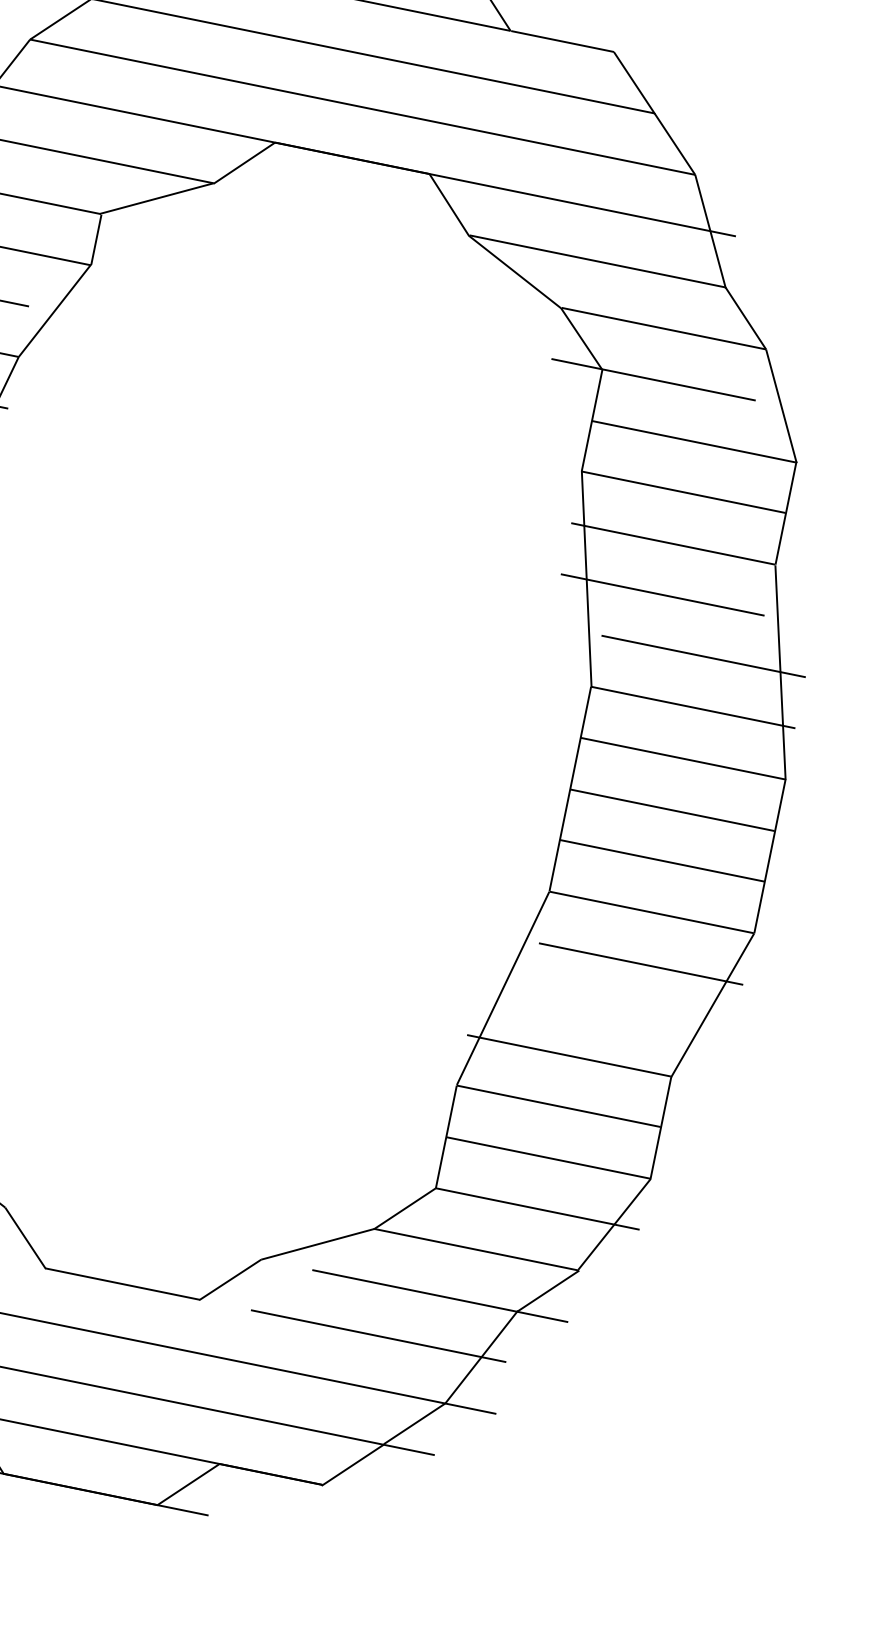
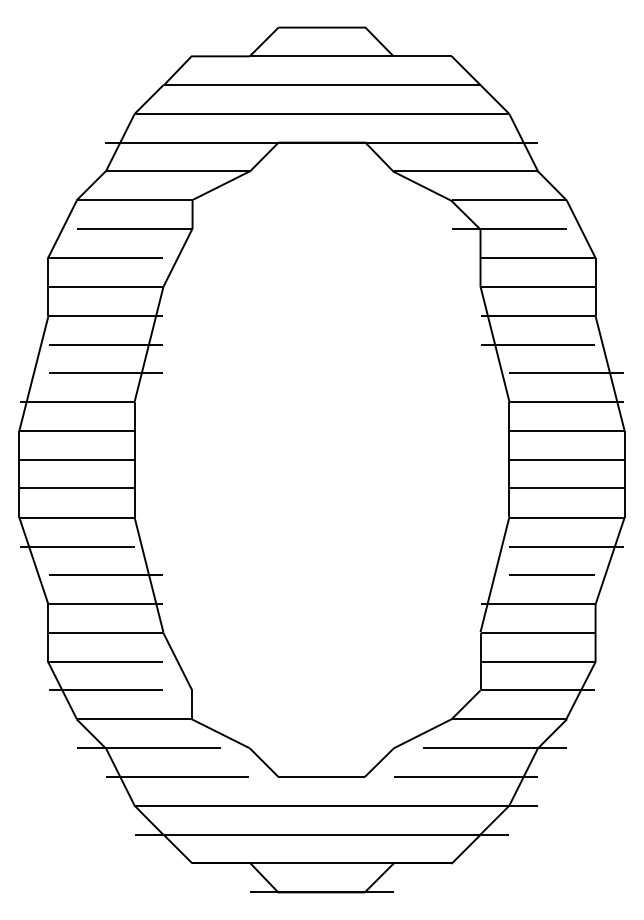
line: (603, 1008) -> (551, 574), added

